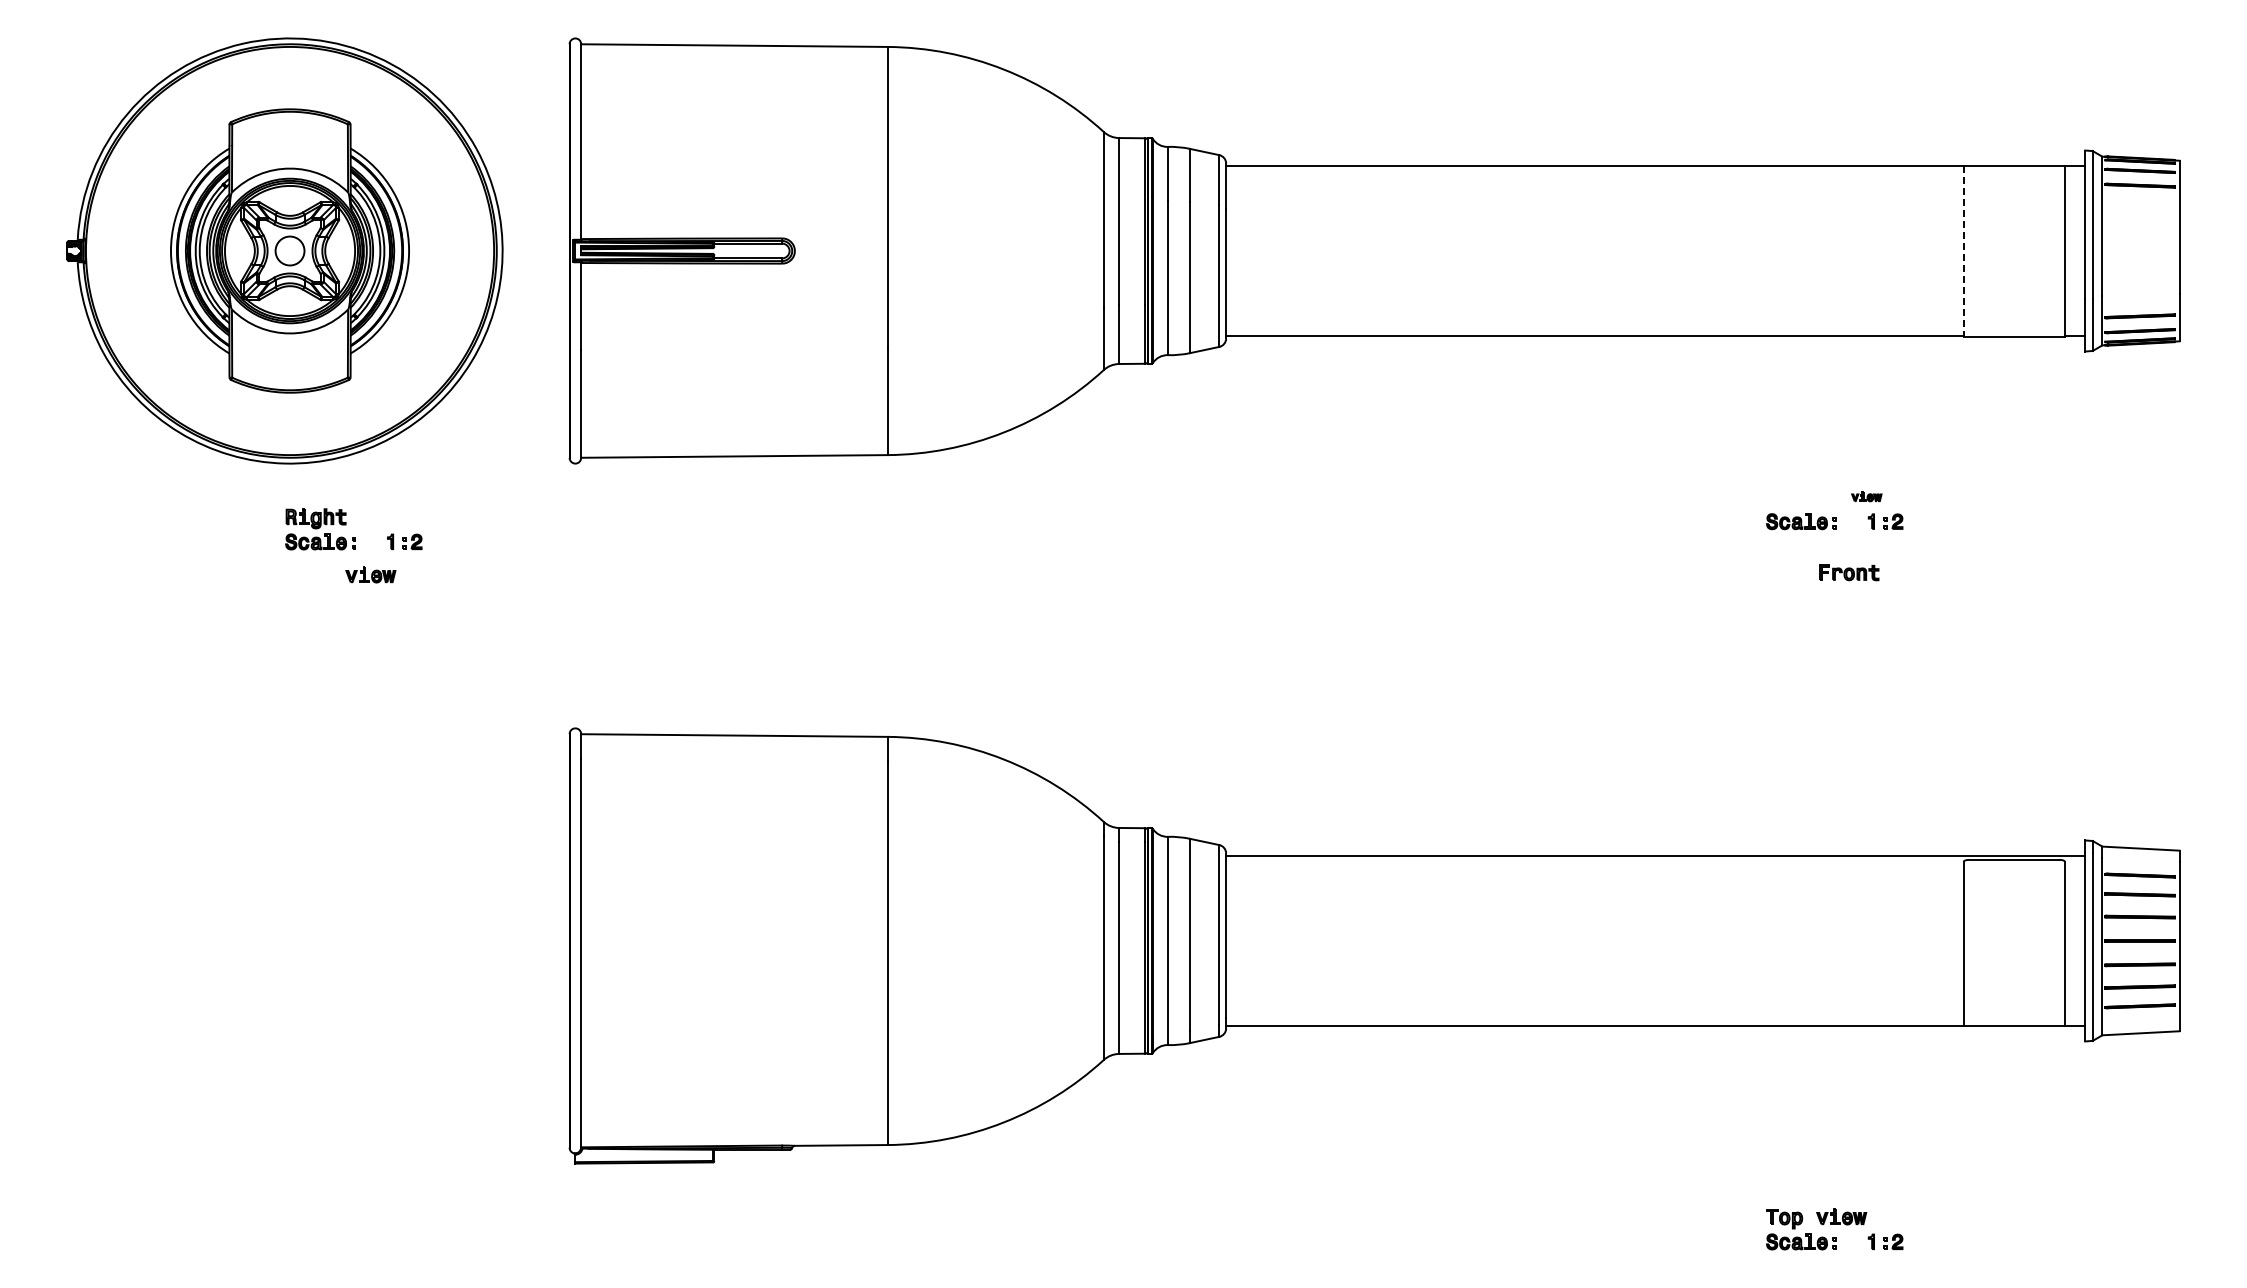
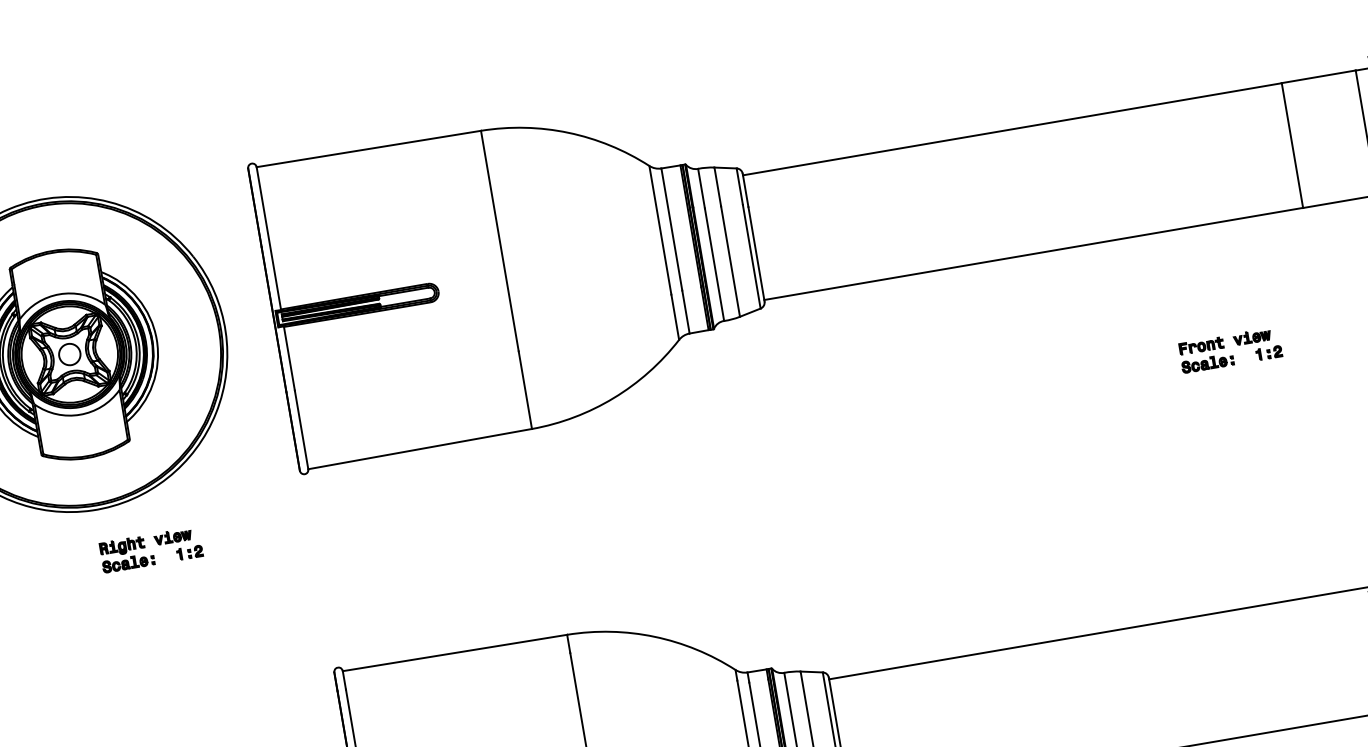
line: (1963, 251) -> (1292, 145), dashed -> solid
part: (1866, 496) -> (1252, 337), size x1.67
part: (1849, 572) -> (1201, 345), moved
part: (370, 574) -> (172, 536), moved

